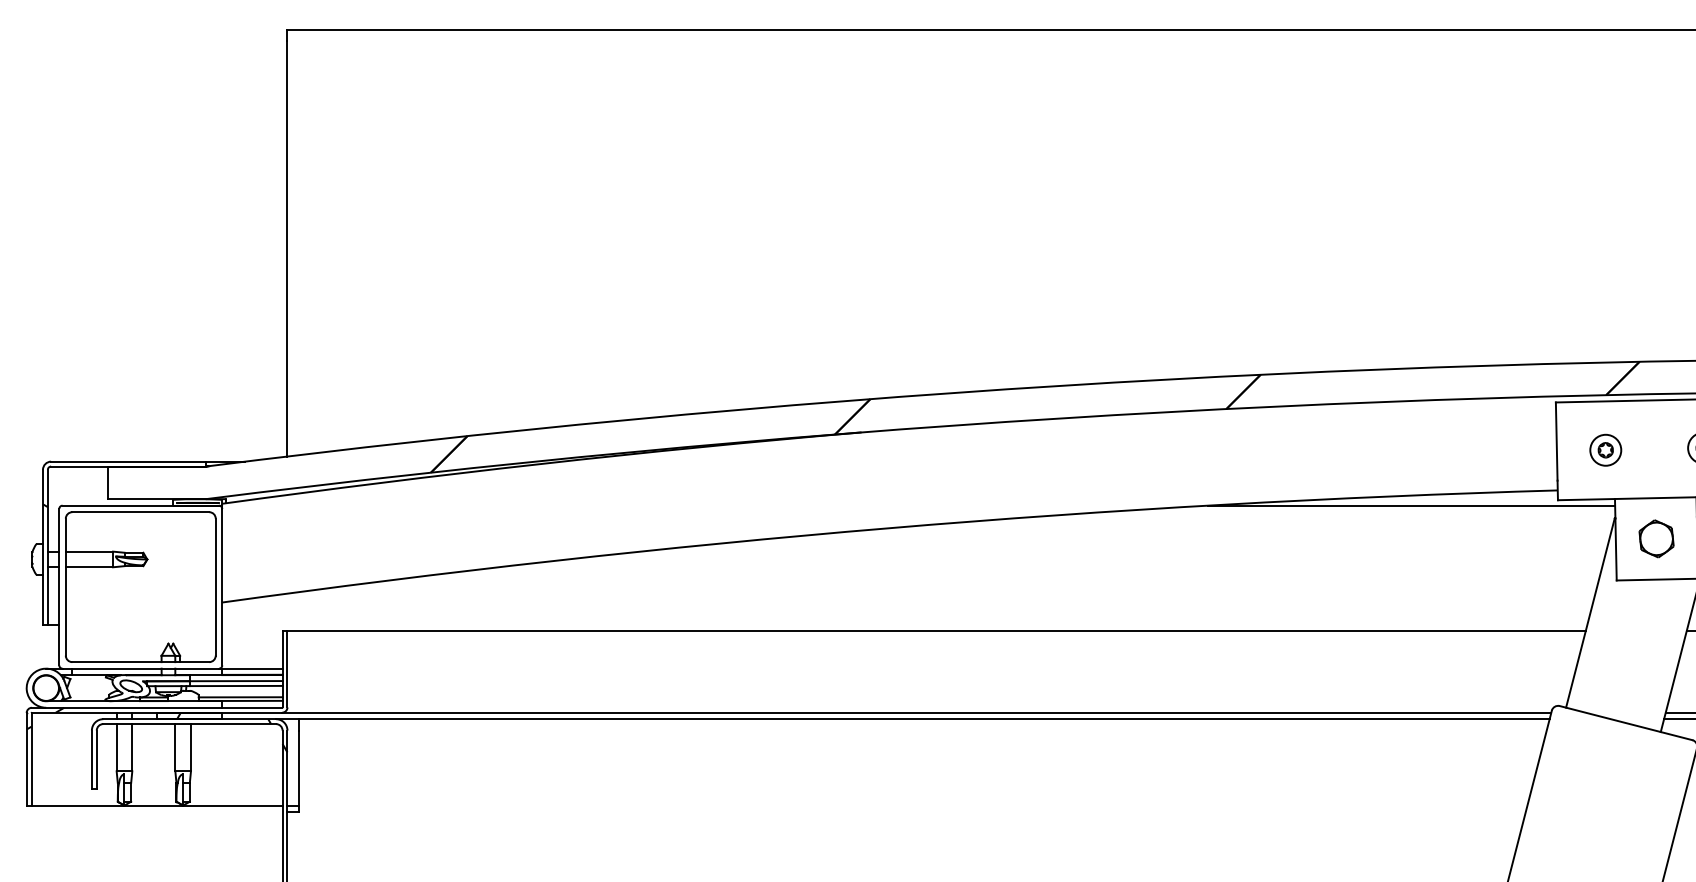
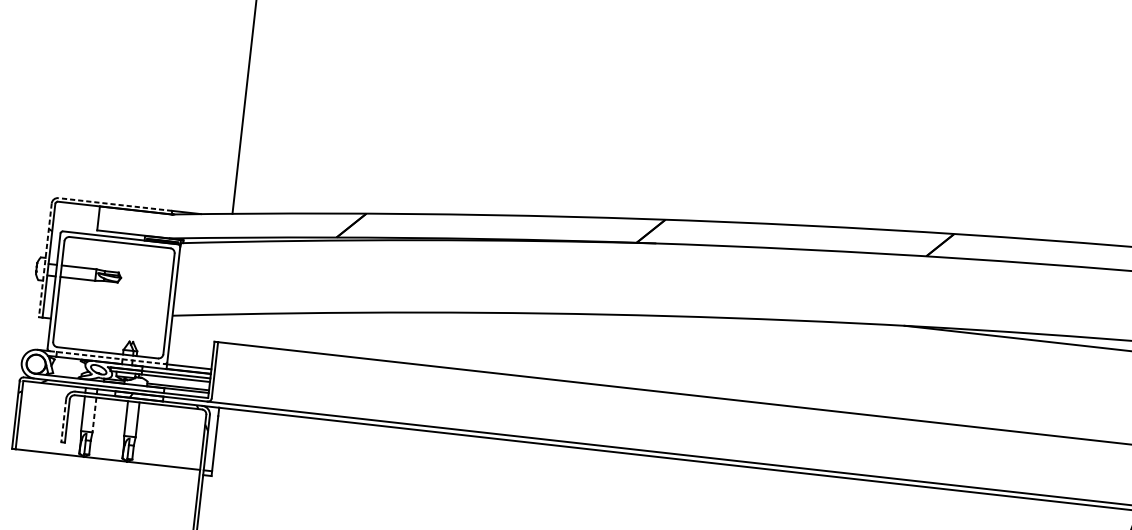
line: (128, 461) -> (115, 204), solid -> dashed
line: (42, 547) -> (44, 260), solid -> dashed
line: (141, 668) -> (107, 357), solid -> dashed
line: (132, 747) -> (94, 414), solid -> dashed
line: (91, 760) -> (63, 421), solid -> dashed

